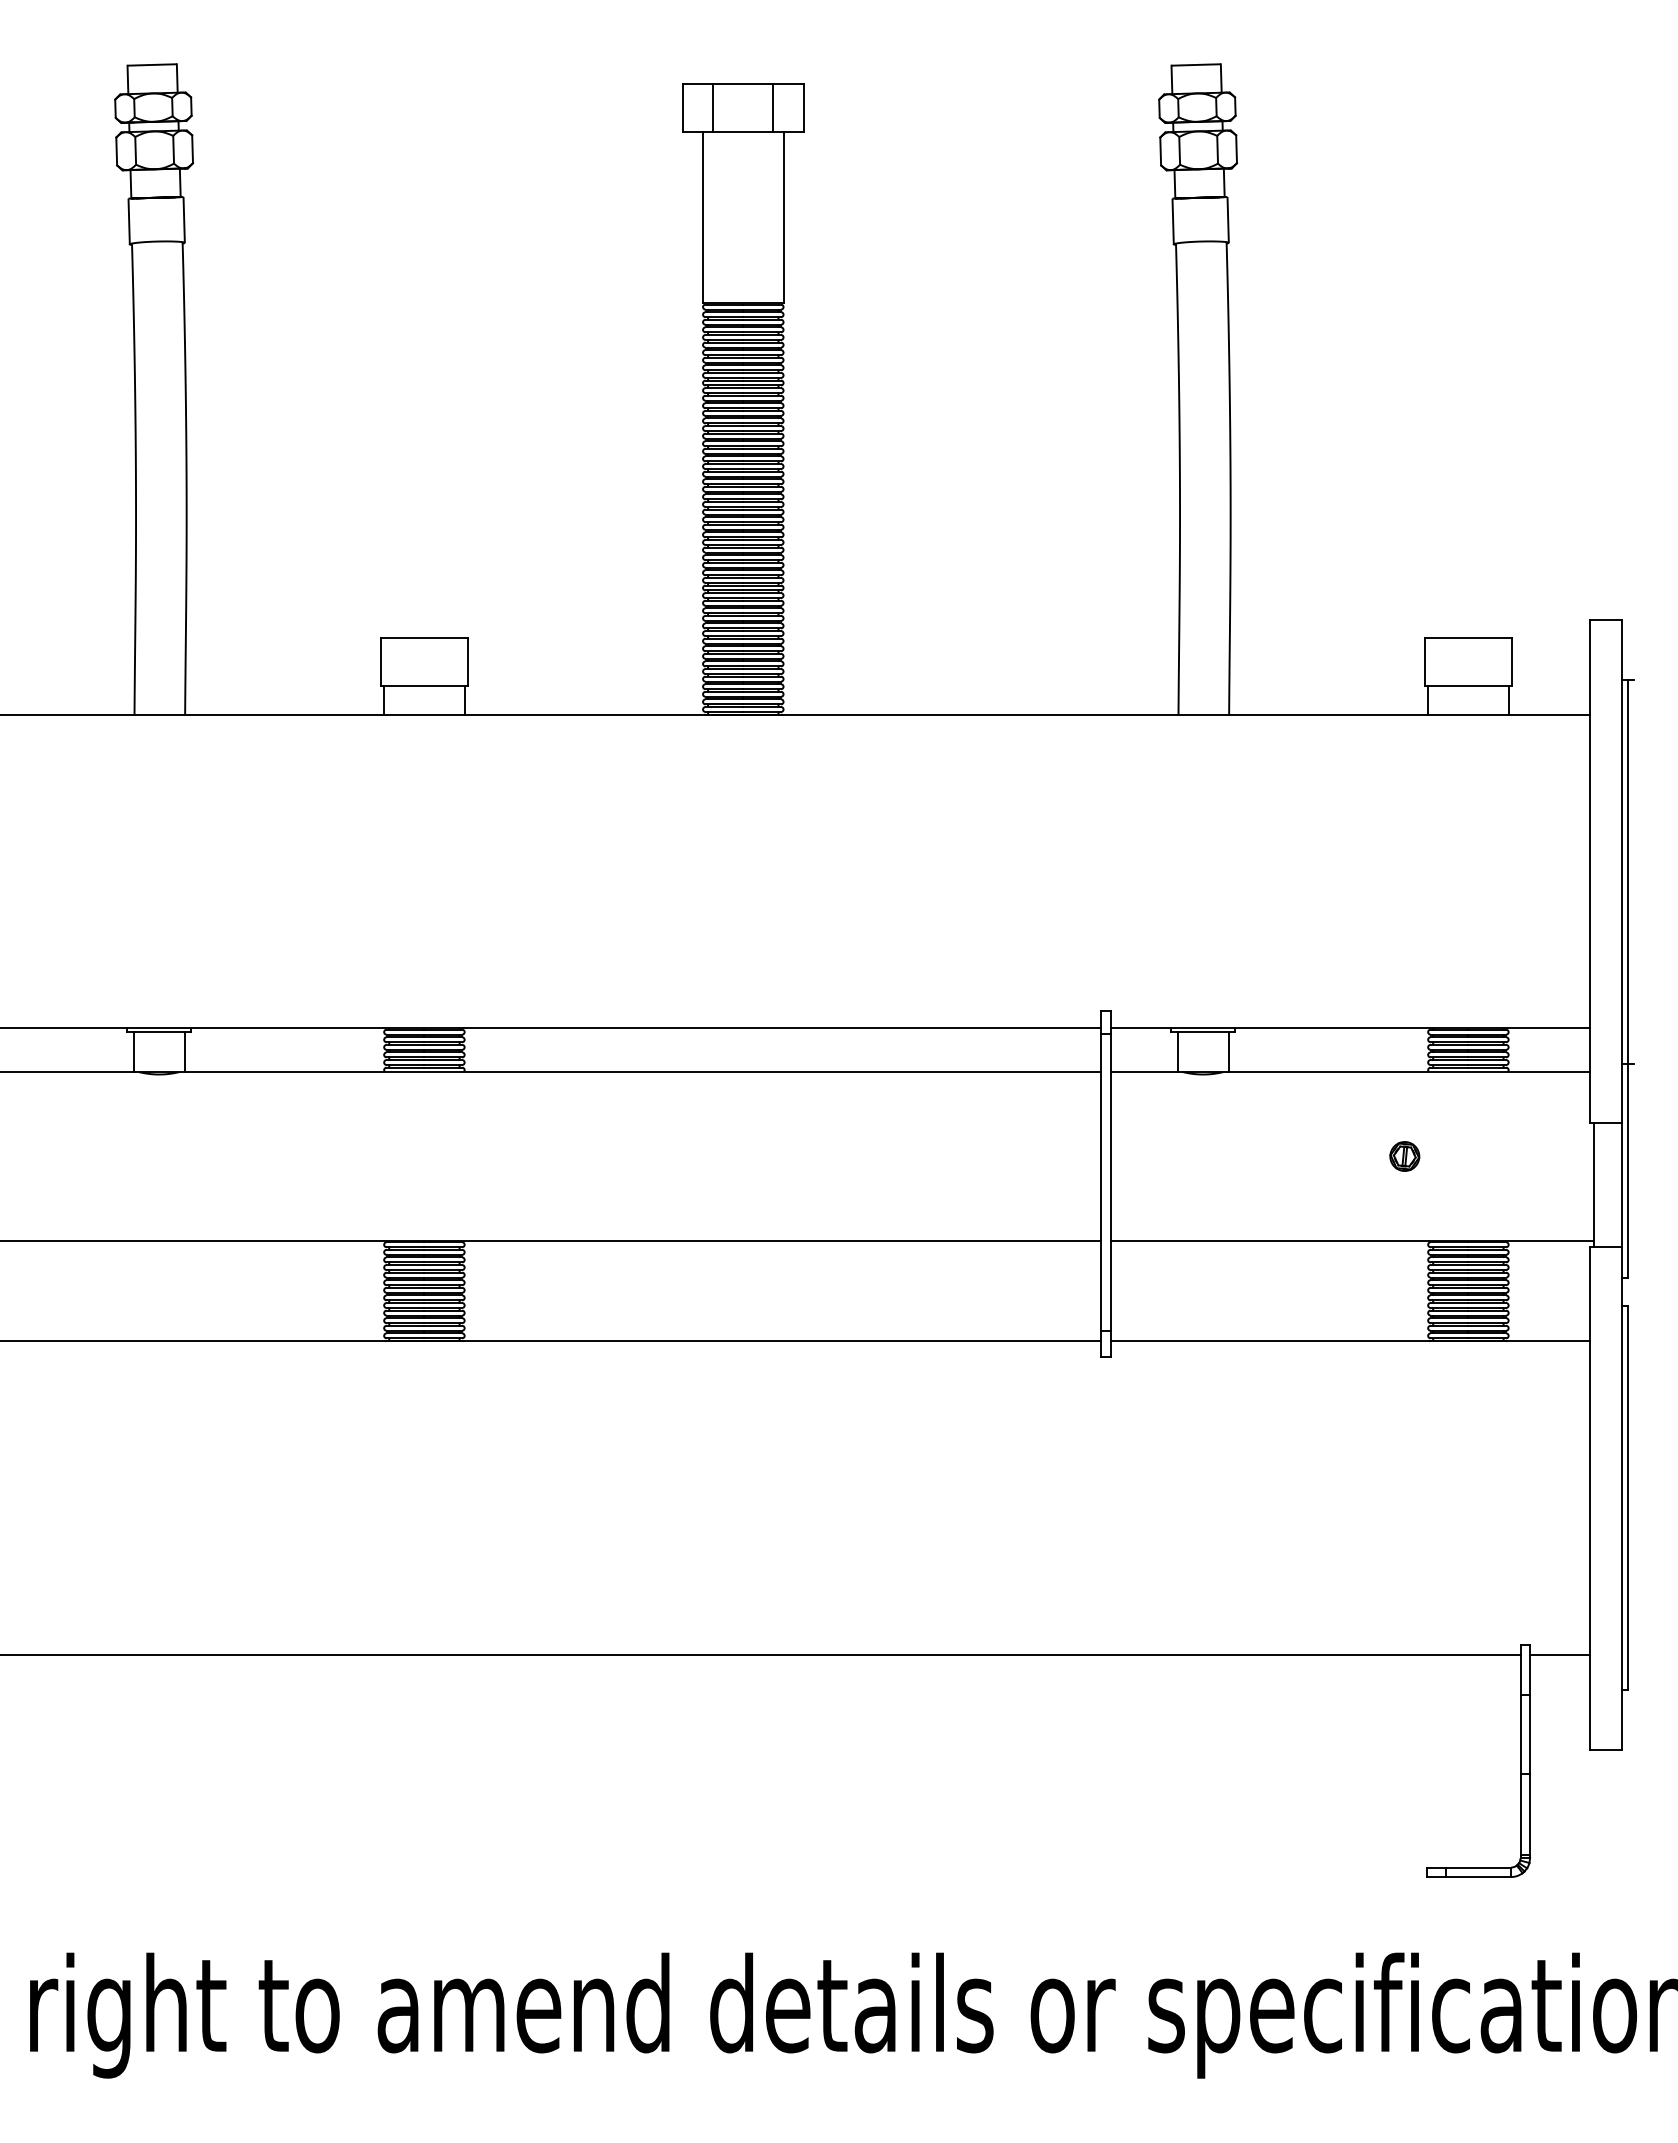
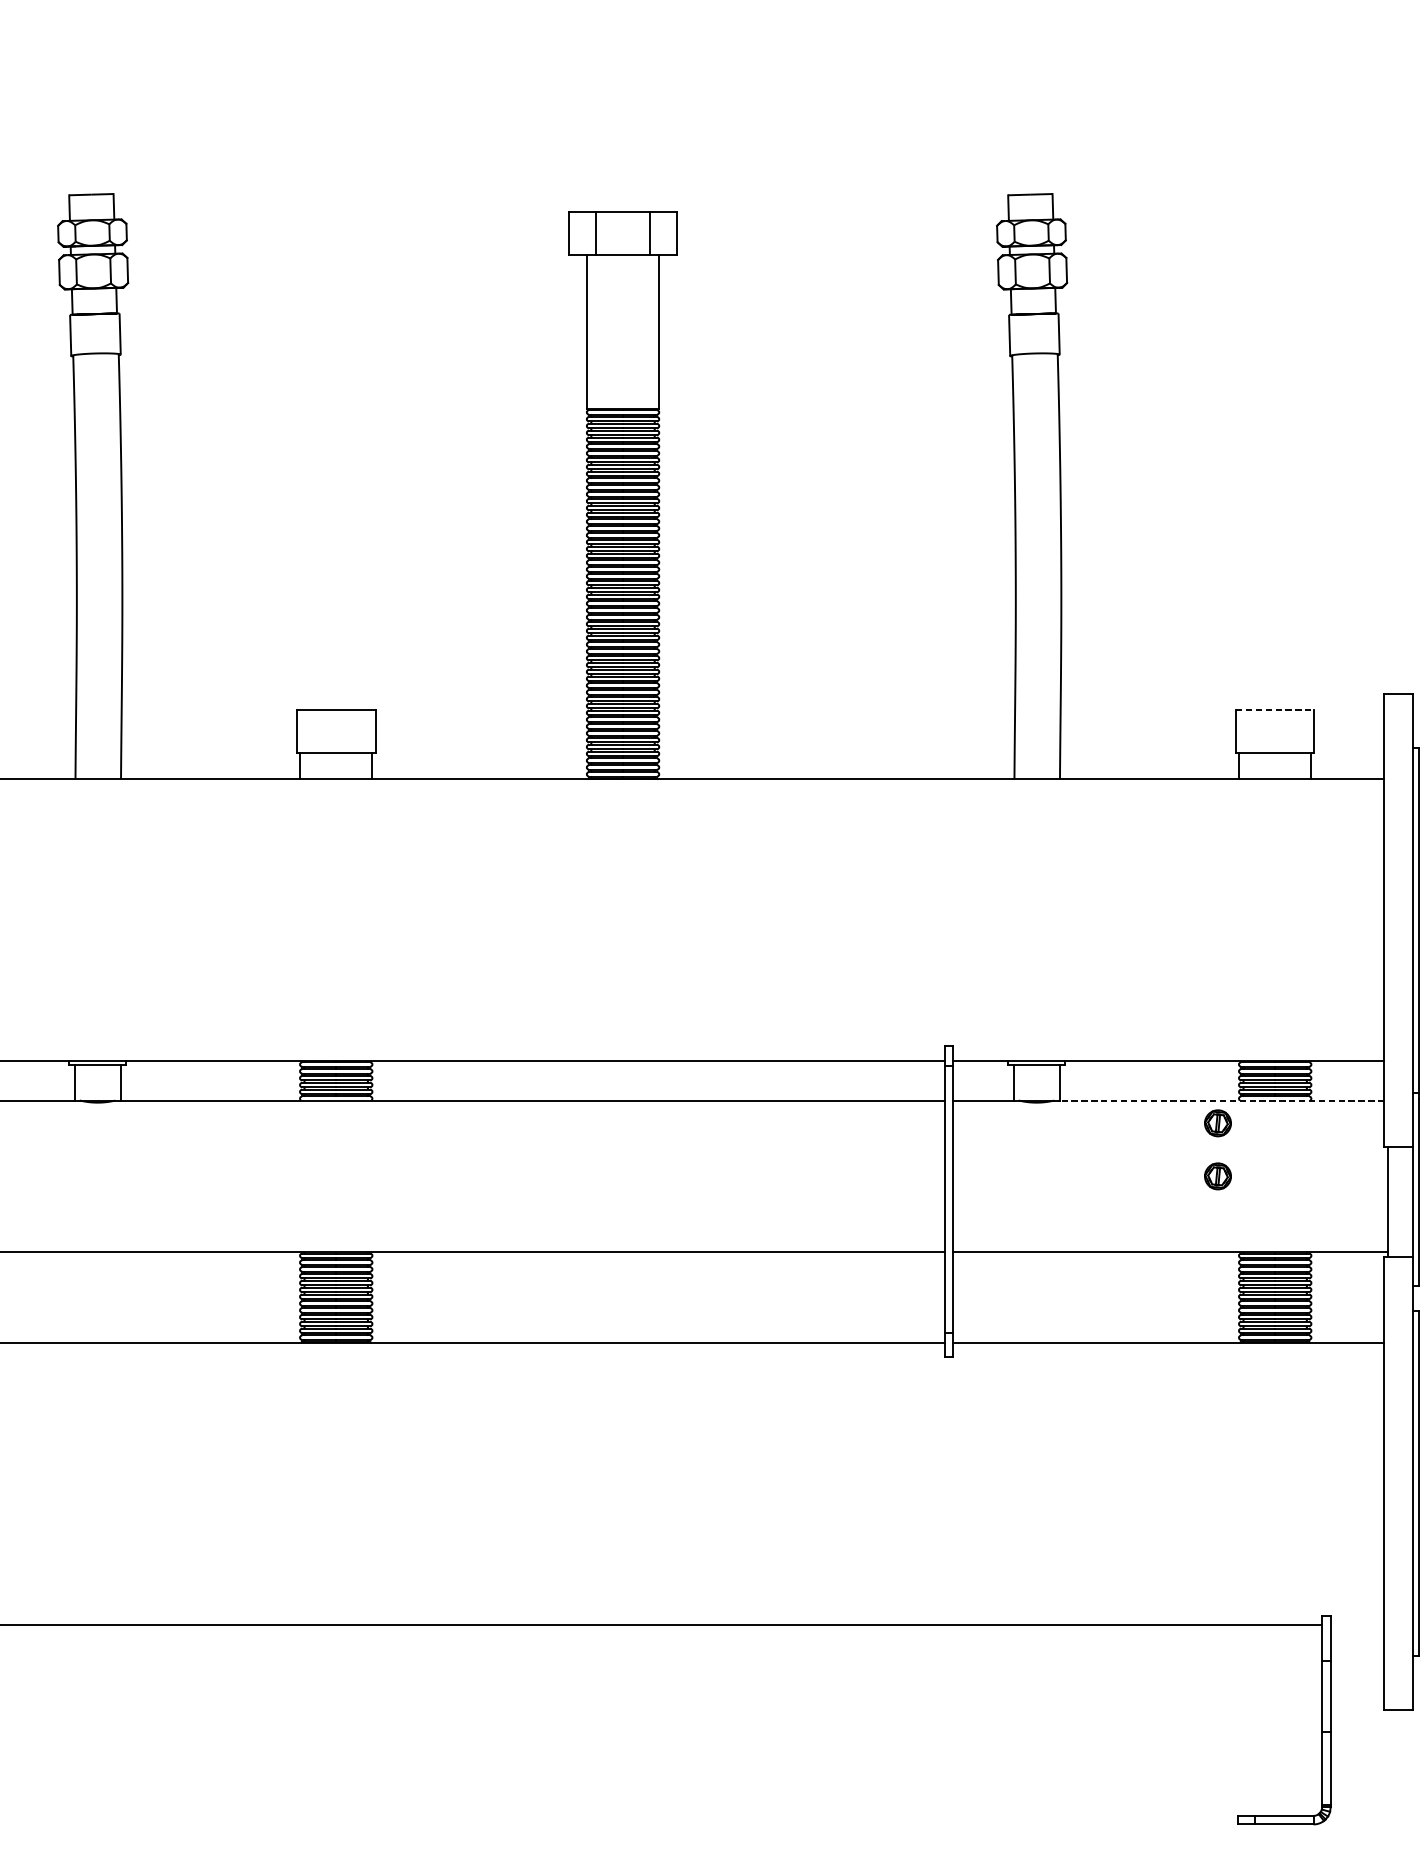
line: (1468, 638) -> (1275, 710), solid -> dashed
line: (1409, 1072) -> (1222, 1100), solid -> dashed
part: (1404, 1097) -> (1217, 1123), added
line: (1559, 1654) -> (1357, 1624), removed

